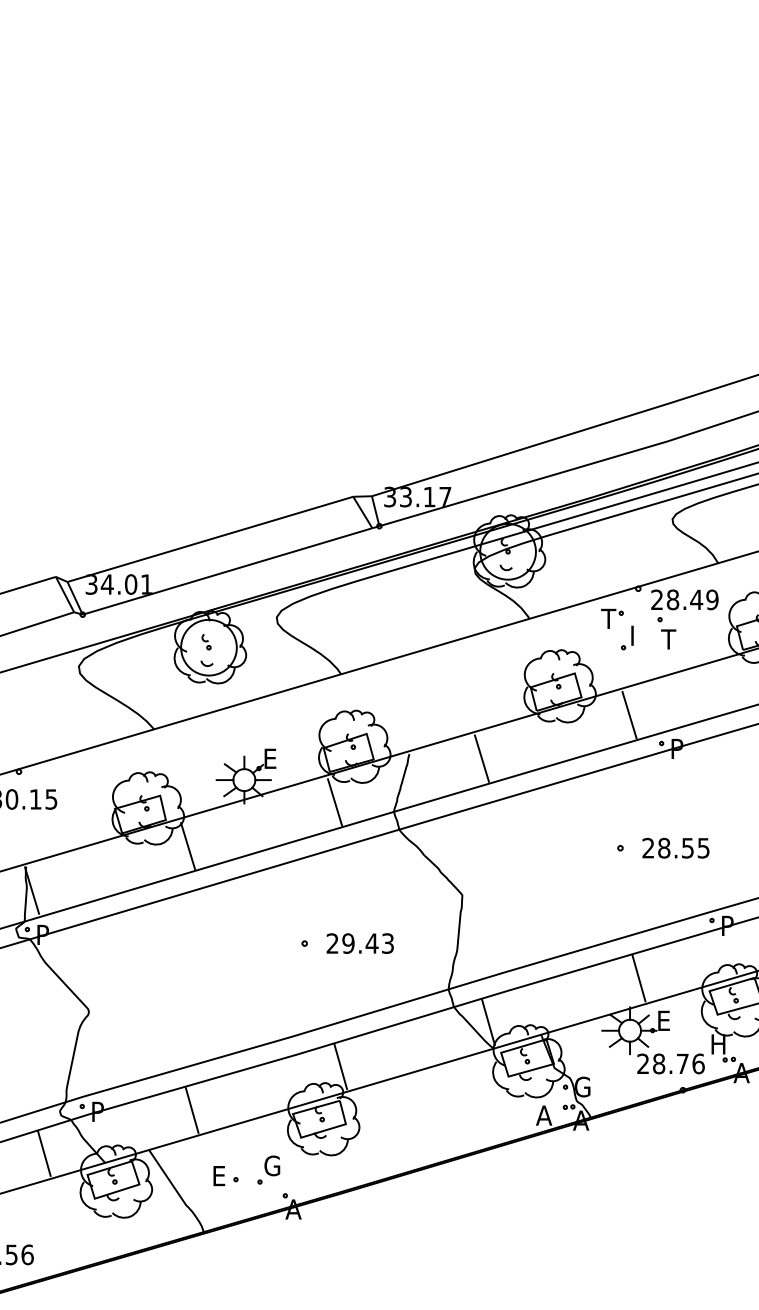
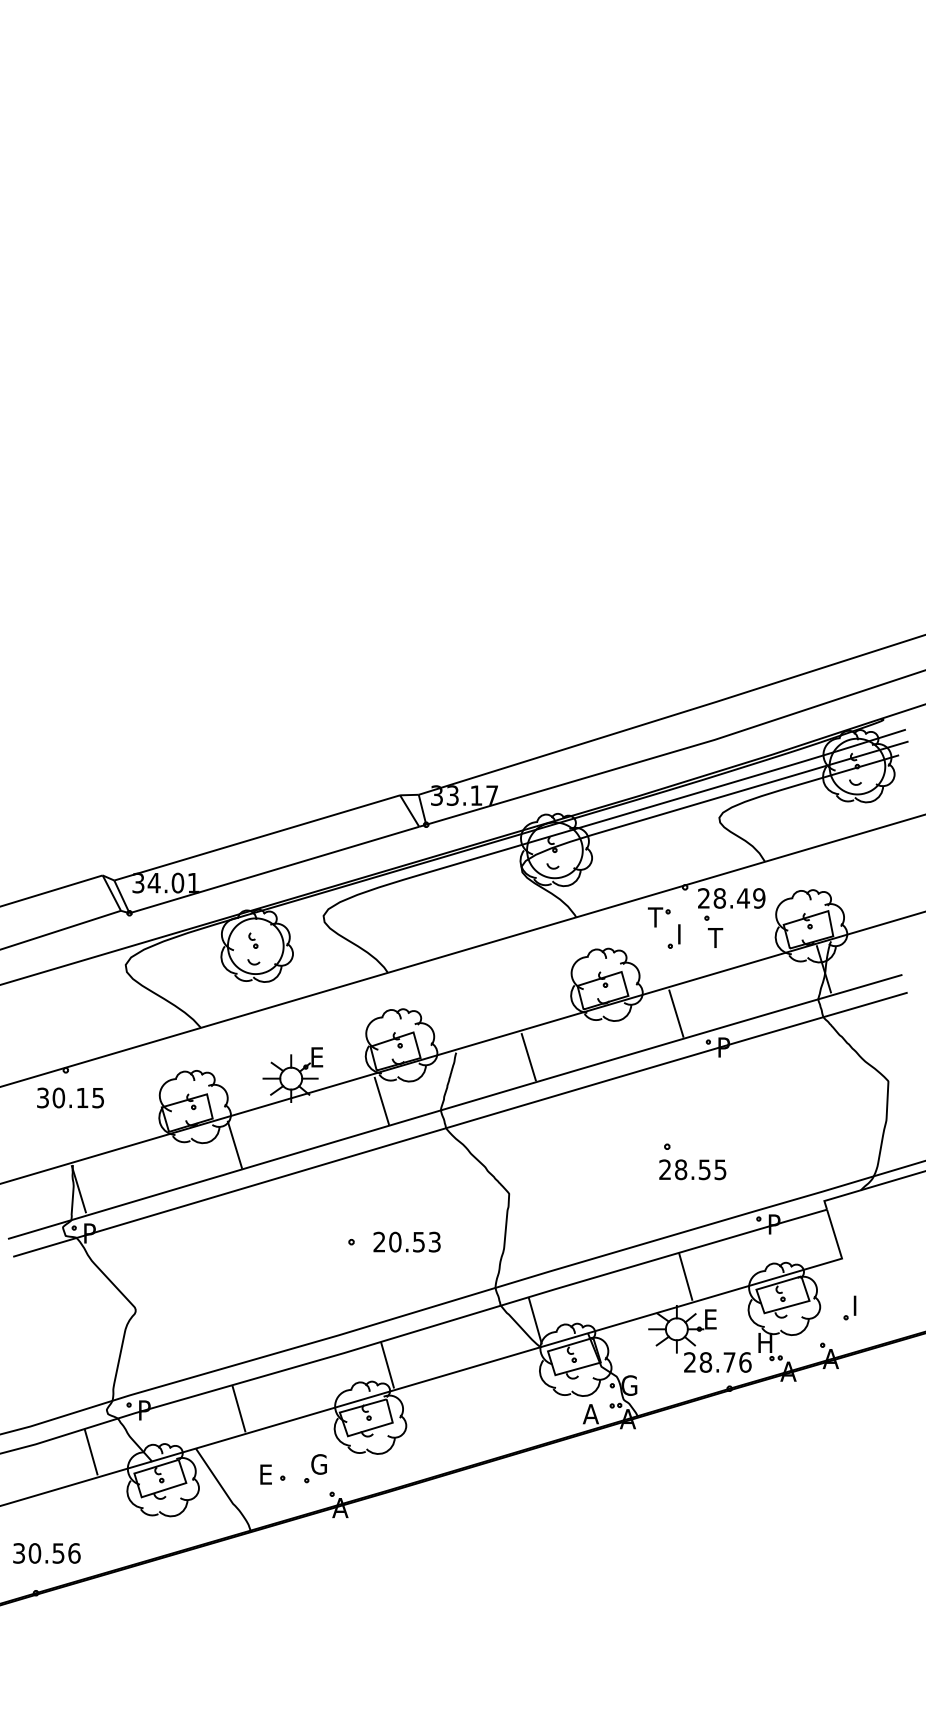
text: (675, 847) -> (692, 1169), moved
text: (360, 943) -> (407, 1242), 29.43 -> 20.53

